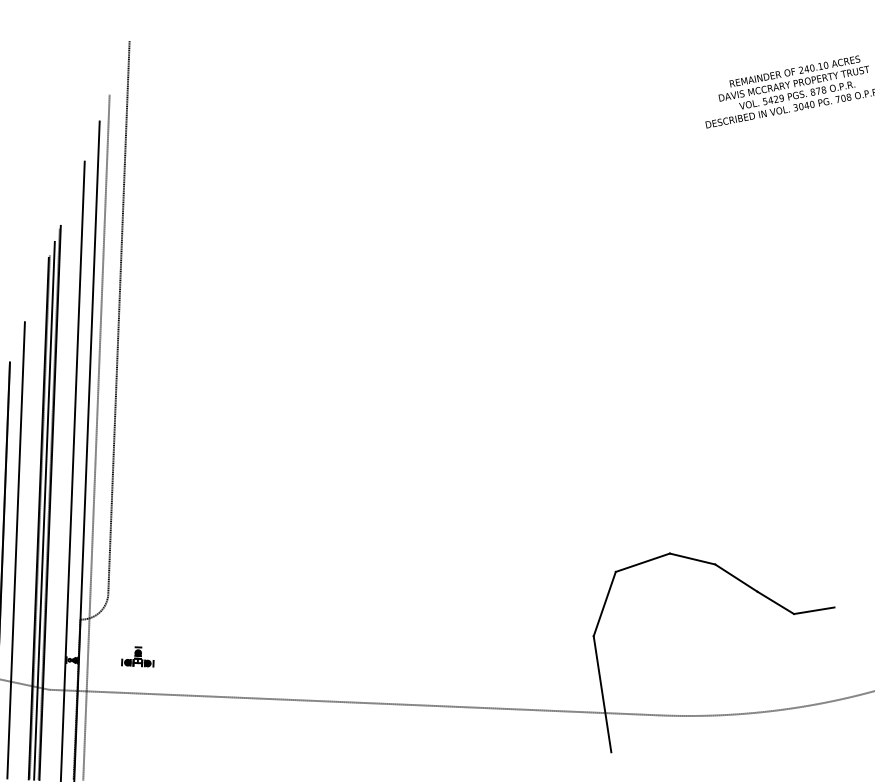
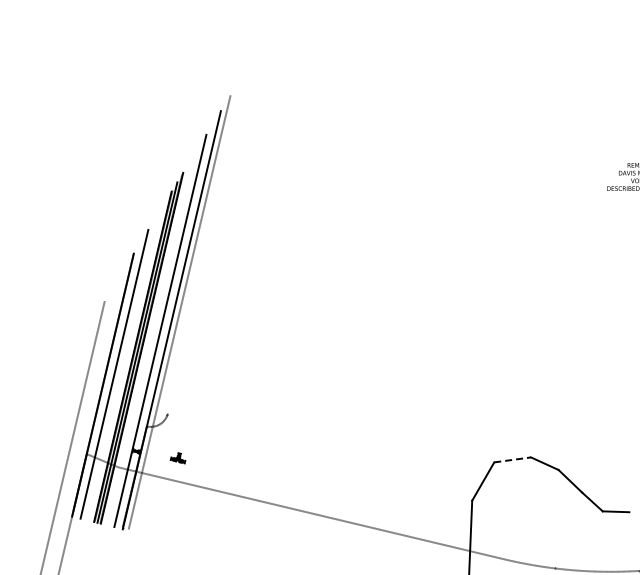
line: (118, 317) -> (208, 238), removed
line: (642, 562) -> (512, 459), solid -> dashed
part: (136, 659) -> (177, 458), size x0.7

